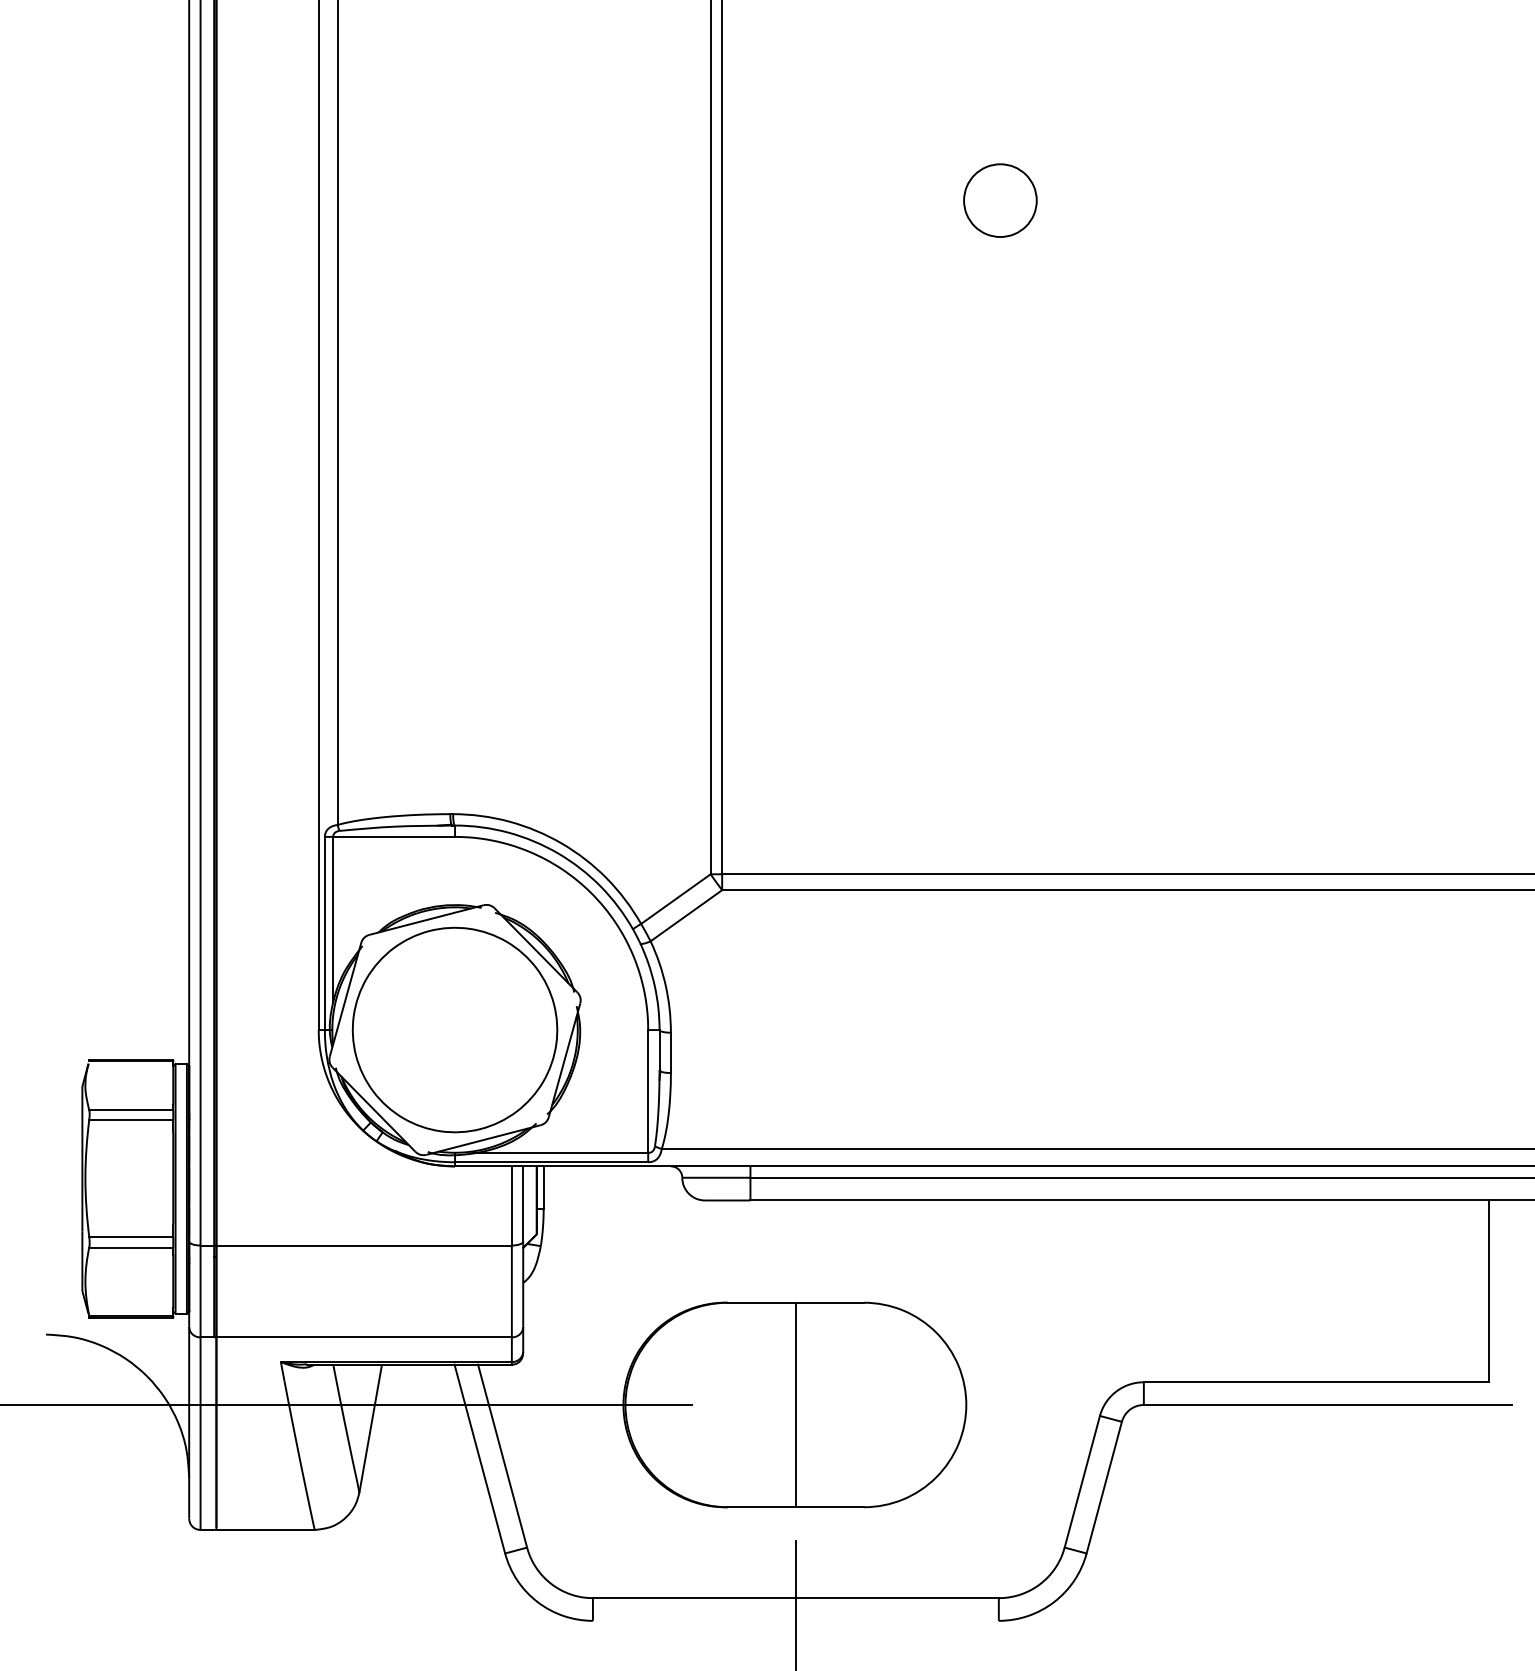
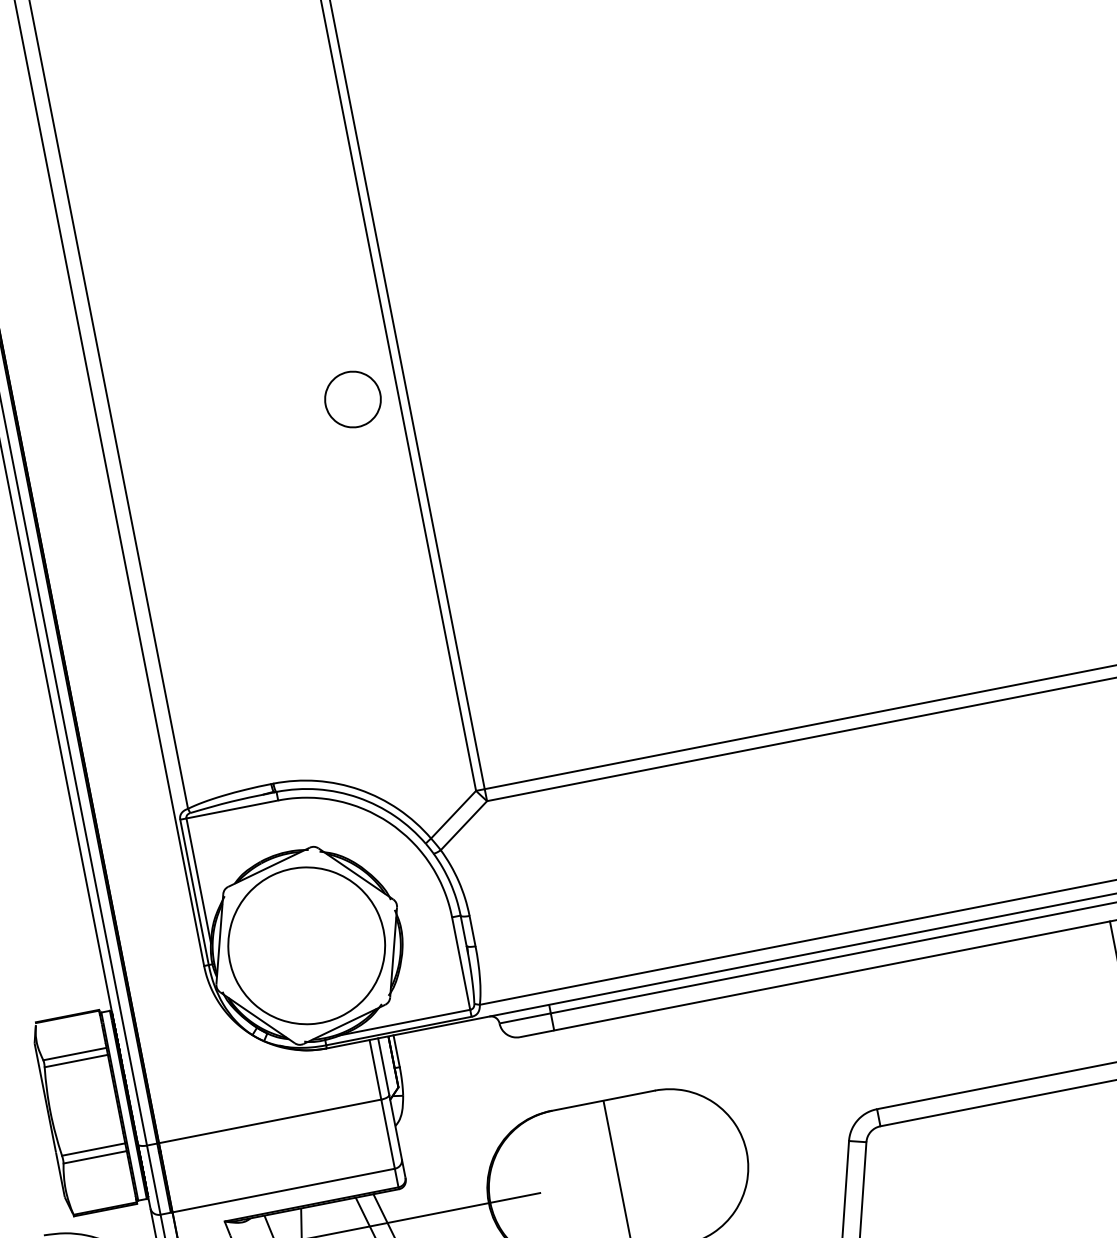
part: (1000, 200) -> (353, 399), moved

